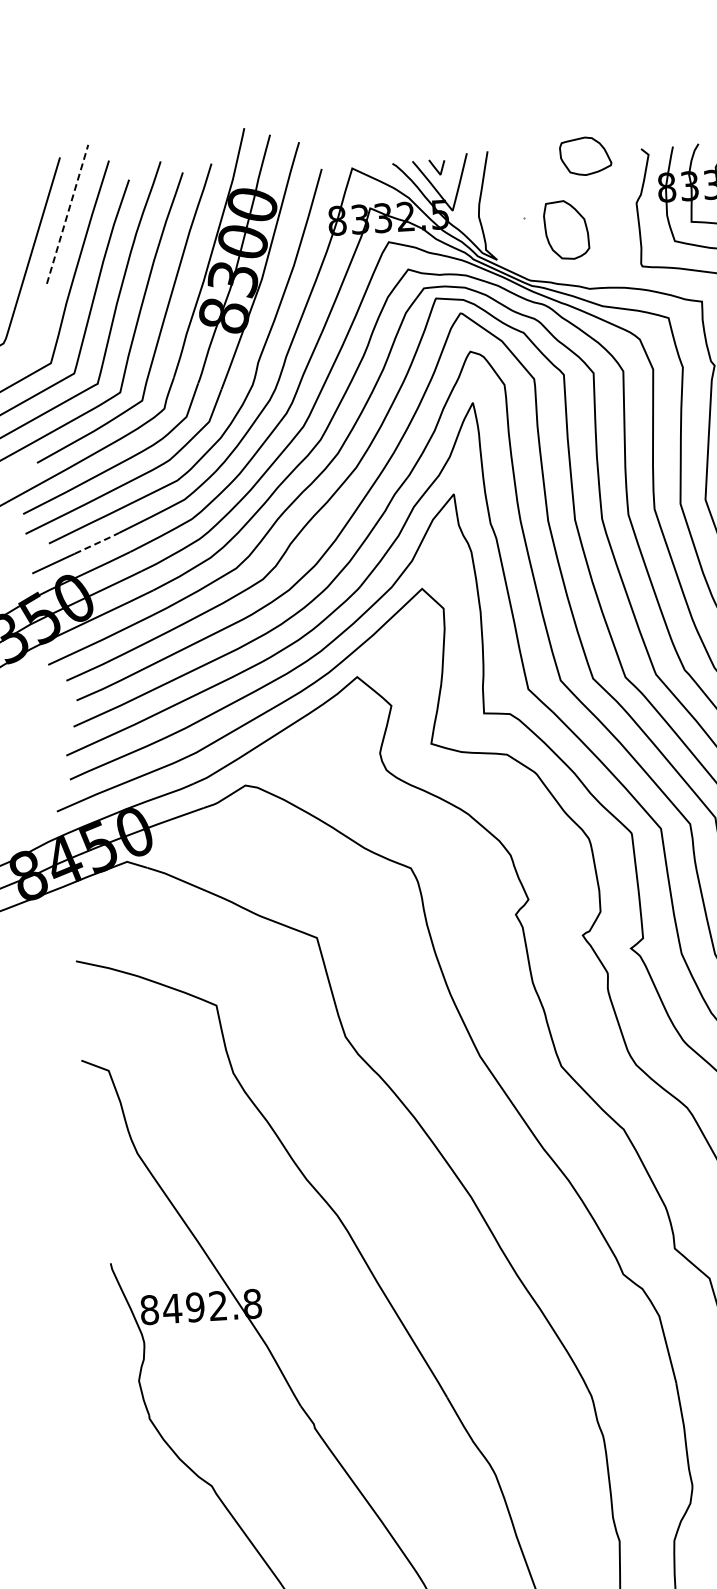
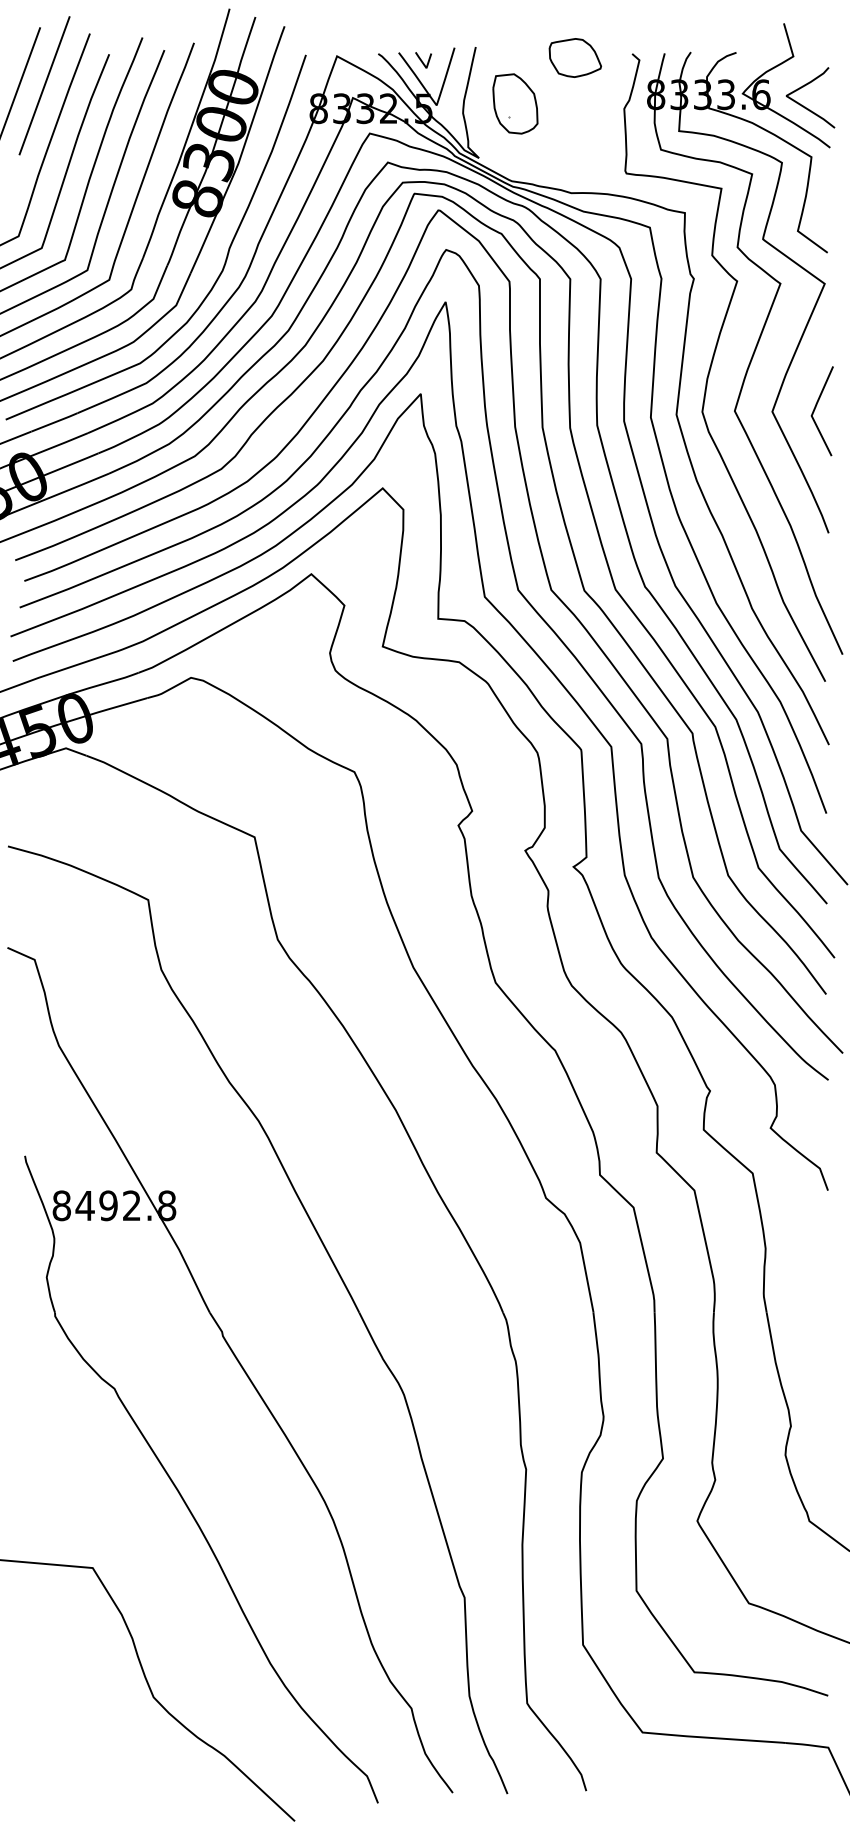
line: (67, 214) -> (44, 85), dashed -> solid
part: (566, 229) -> (515, 103), moved
line: (97, 543) -> (55, 422), dashed -> solid

